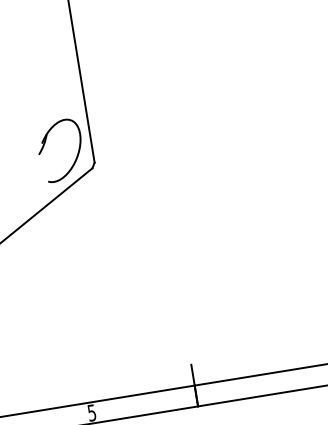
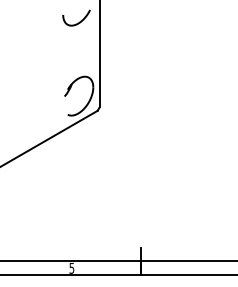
curve: (44, 35) -> (80, 20), added

